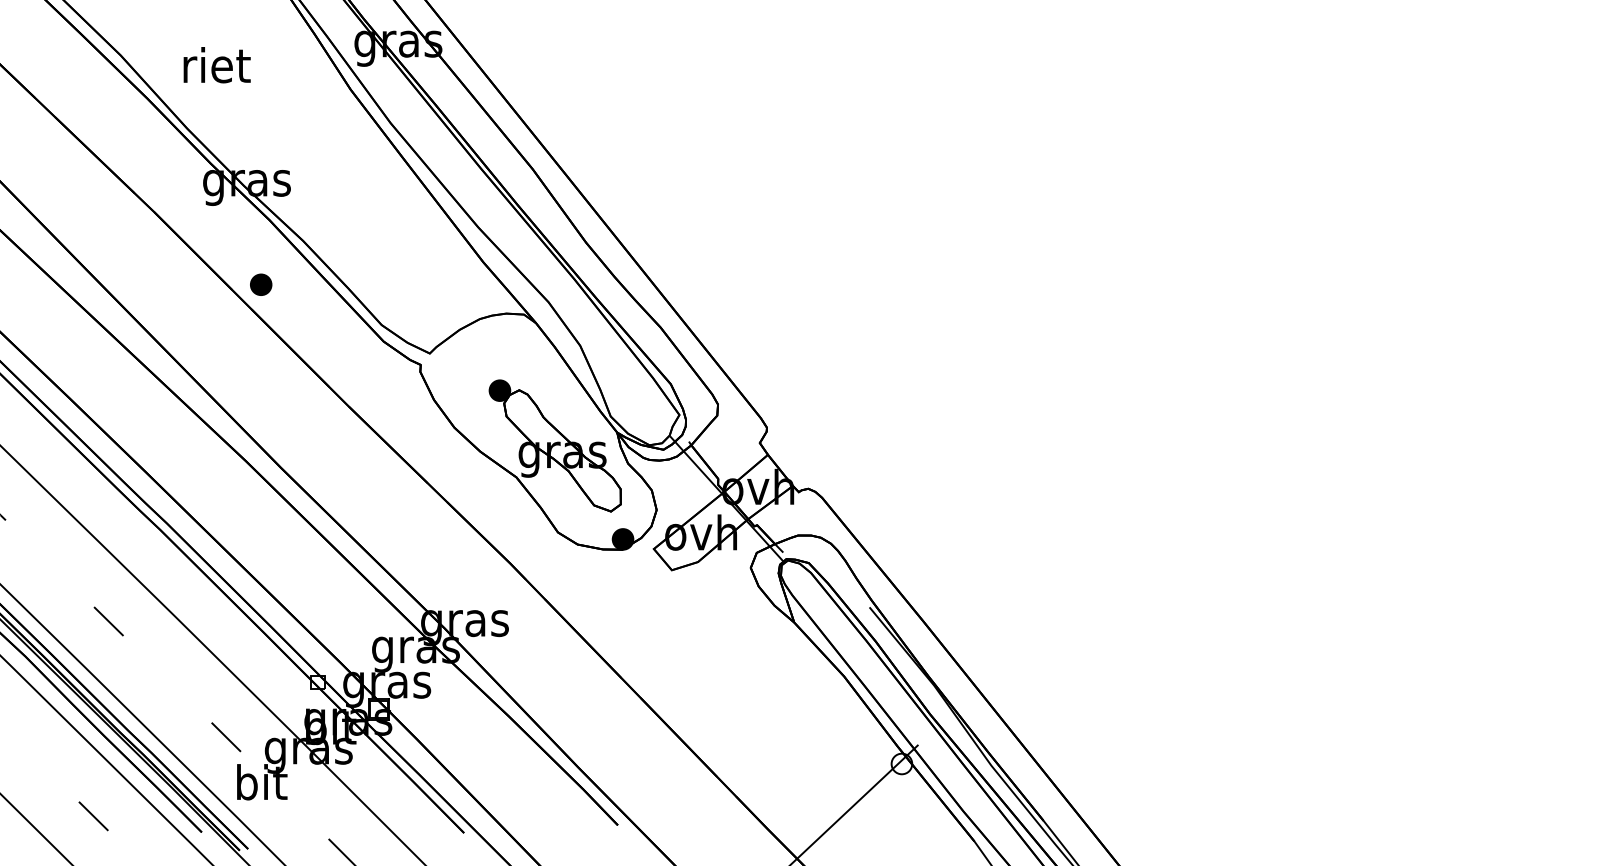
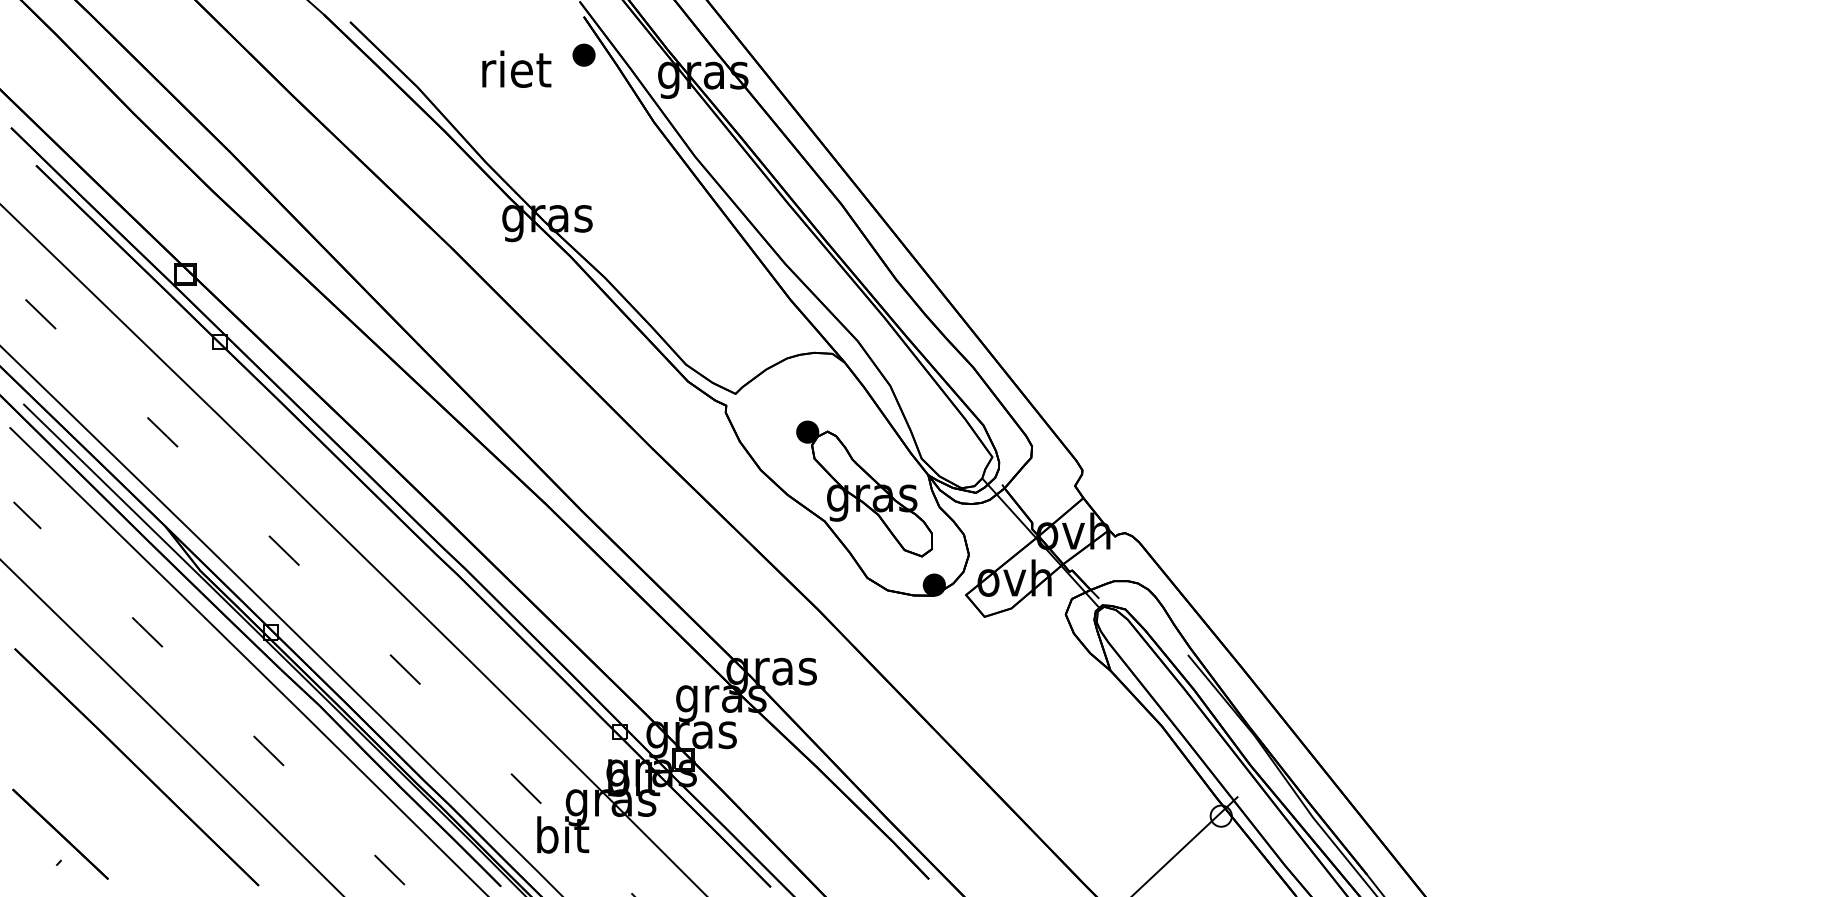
text: (216, 64) -> (516, 68), moved
part: (260, 284) -> (583, 54), moved

